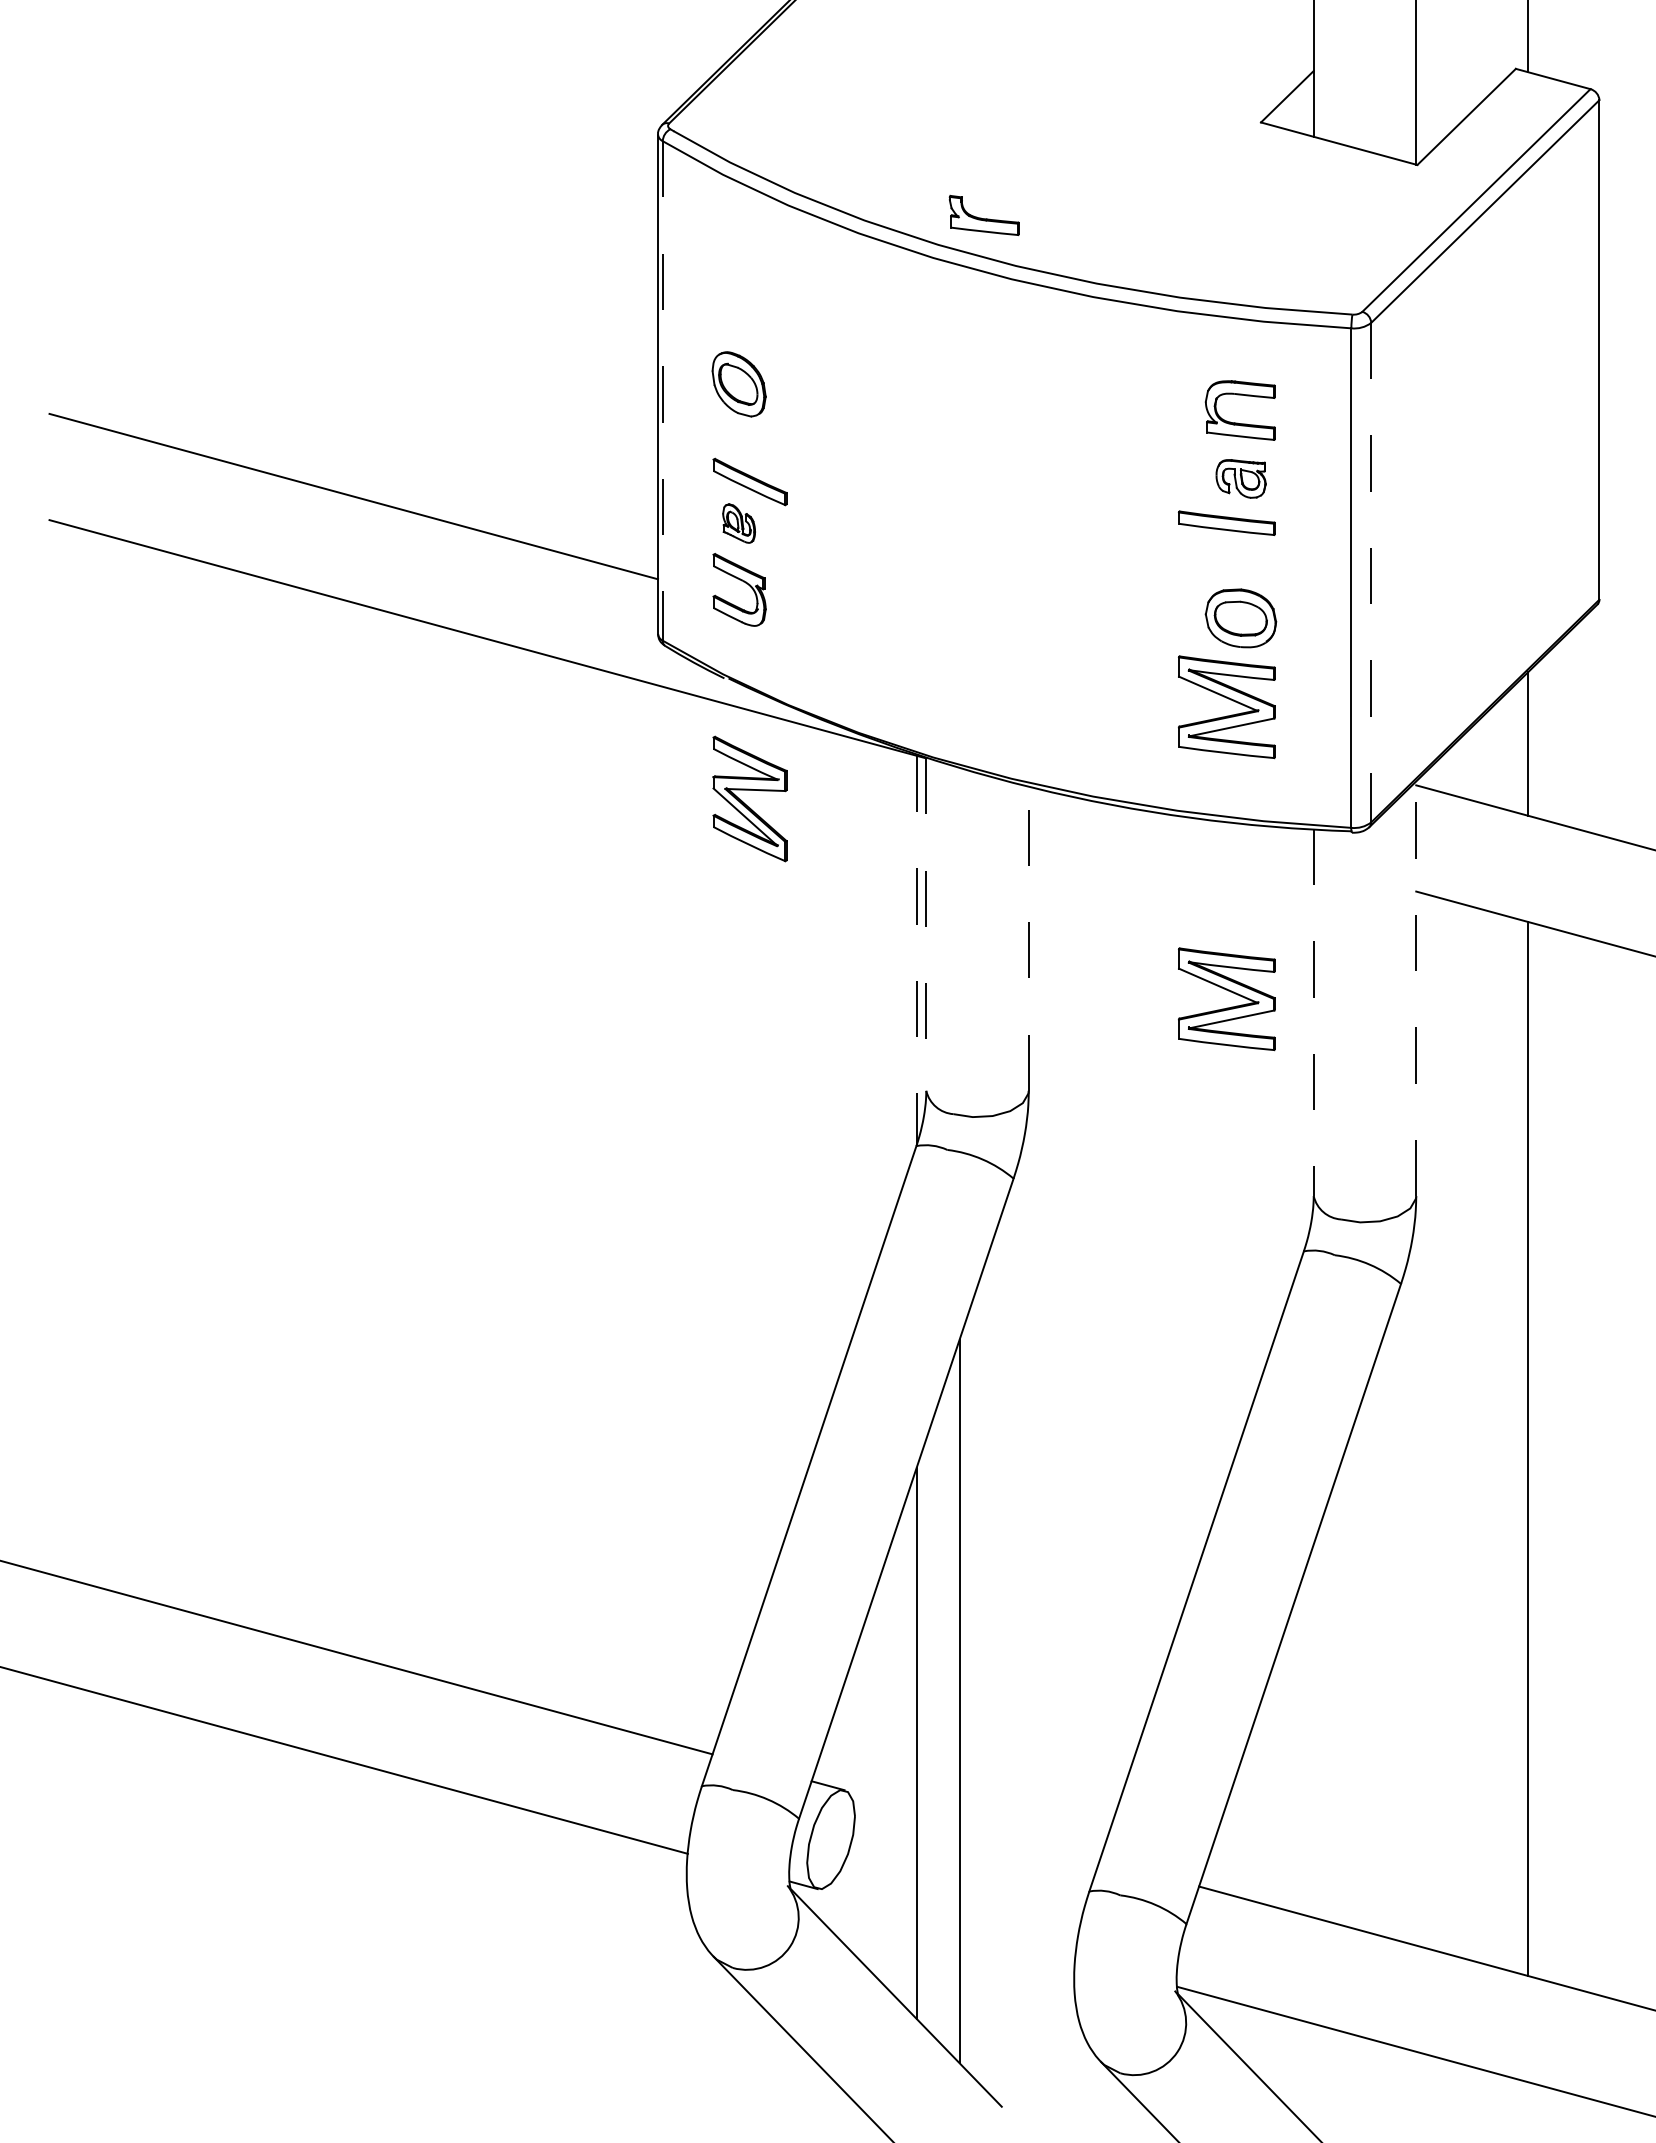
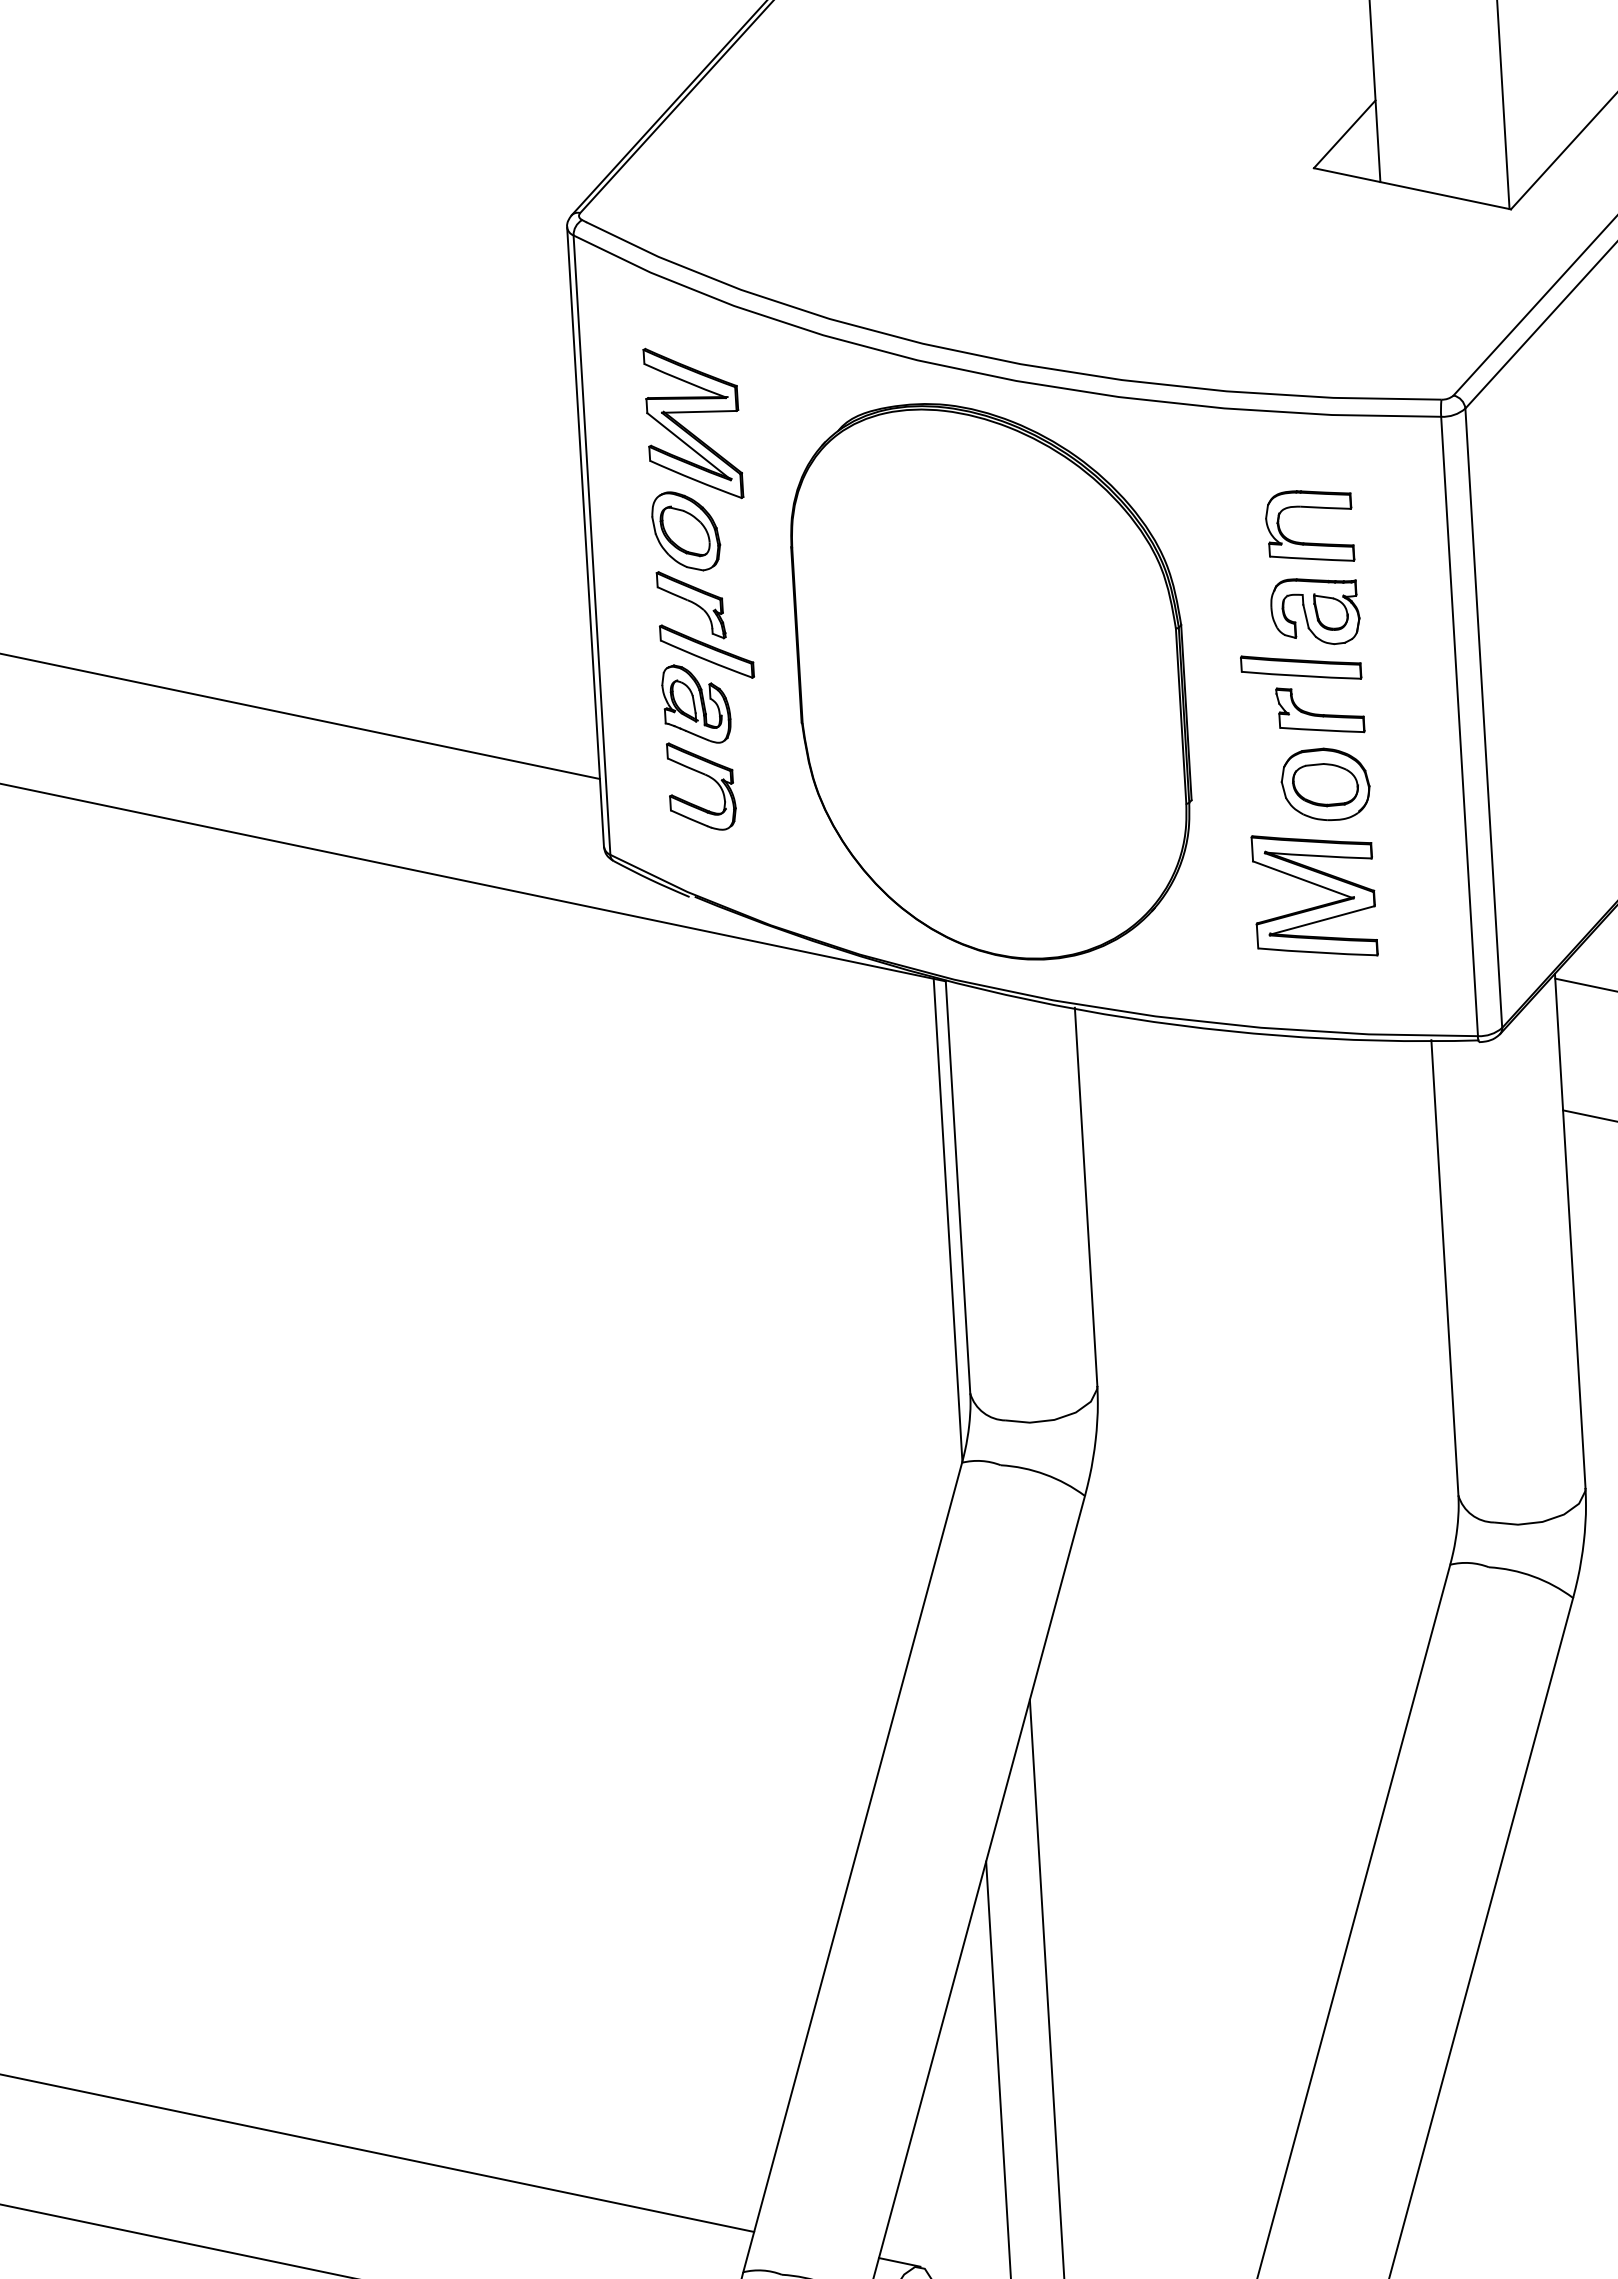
part: (983, 214) -> (1319, 709), moved
line: (662, 390) -> (591, 544), dashed -> solid
part: (739, 443) -> (690, 604), added
part: (1241, 478) -> (1315, 611), size x1.43
part: (977, 519) -> (991, 681), added
part: (738, 523) -> (695, 703), size x1.67
line: (1371, 572) -> (1484, 718), dashed -> solid
part: (744, 802) -> (686, 428), moved
line: (926, 924) -> (958, 1187), dashed -> solid
line: (1028, 938) -> (1085, 1197), dashed -> solid
line: (916, 950) -> (947, 1220), dashed -> solid
line: (1416, 988) -> (1570, 1230), dashed -> solid
part: (1226, 1007) -> (1336, 1268), removed
line: (1313, 1012) -> (1444, 1267), dashed -> solid

